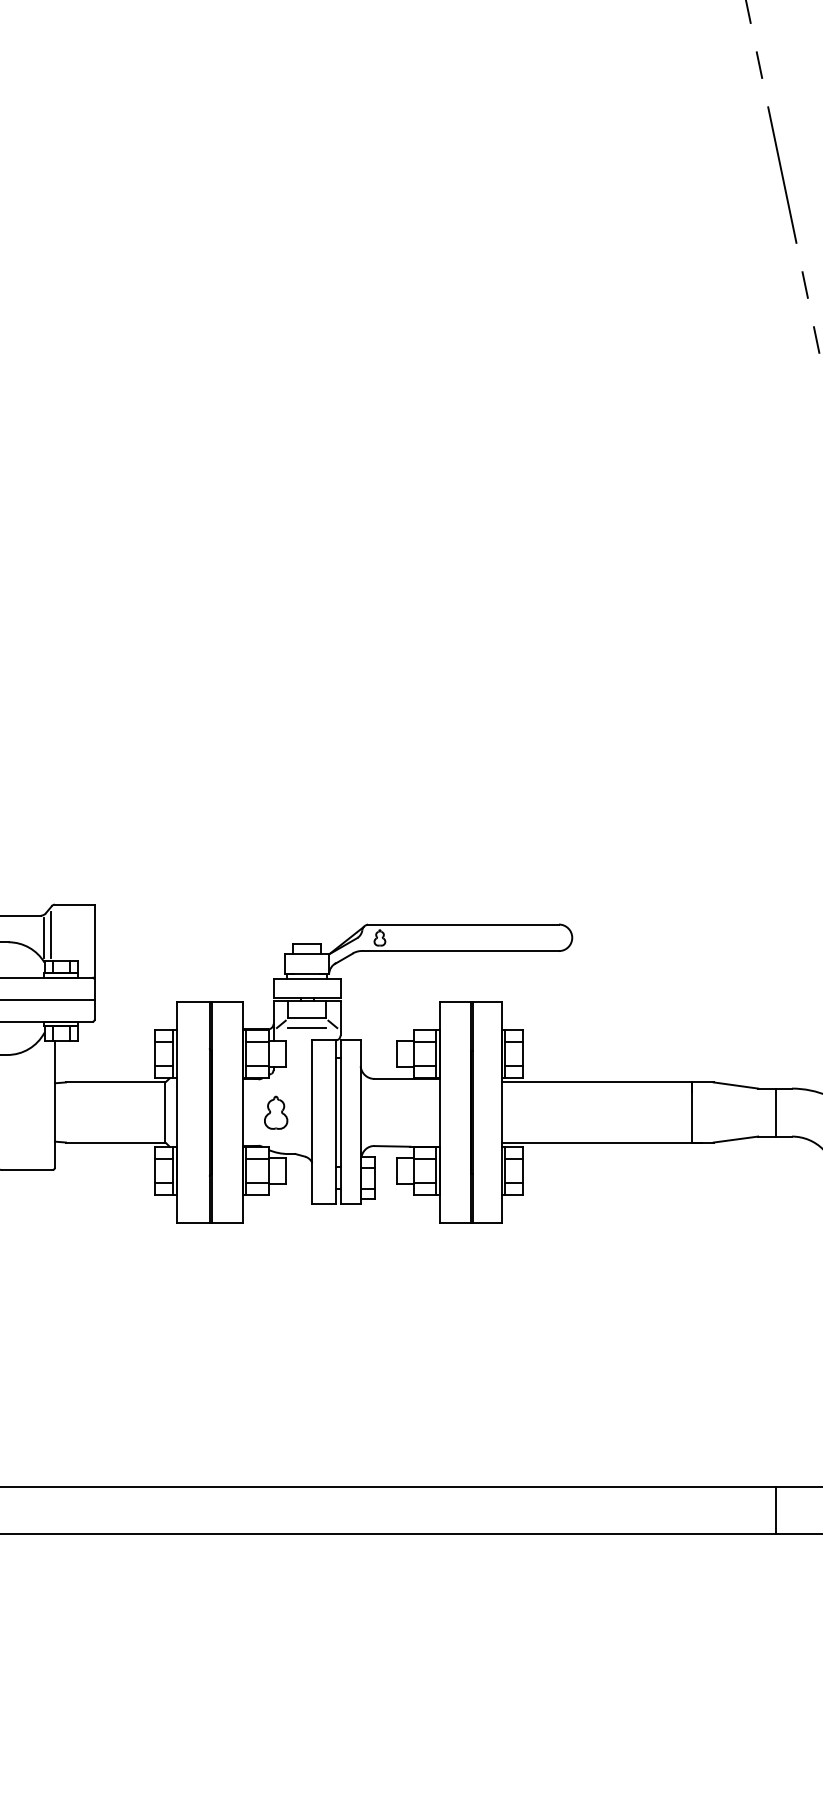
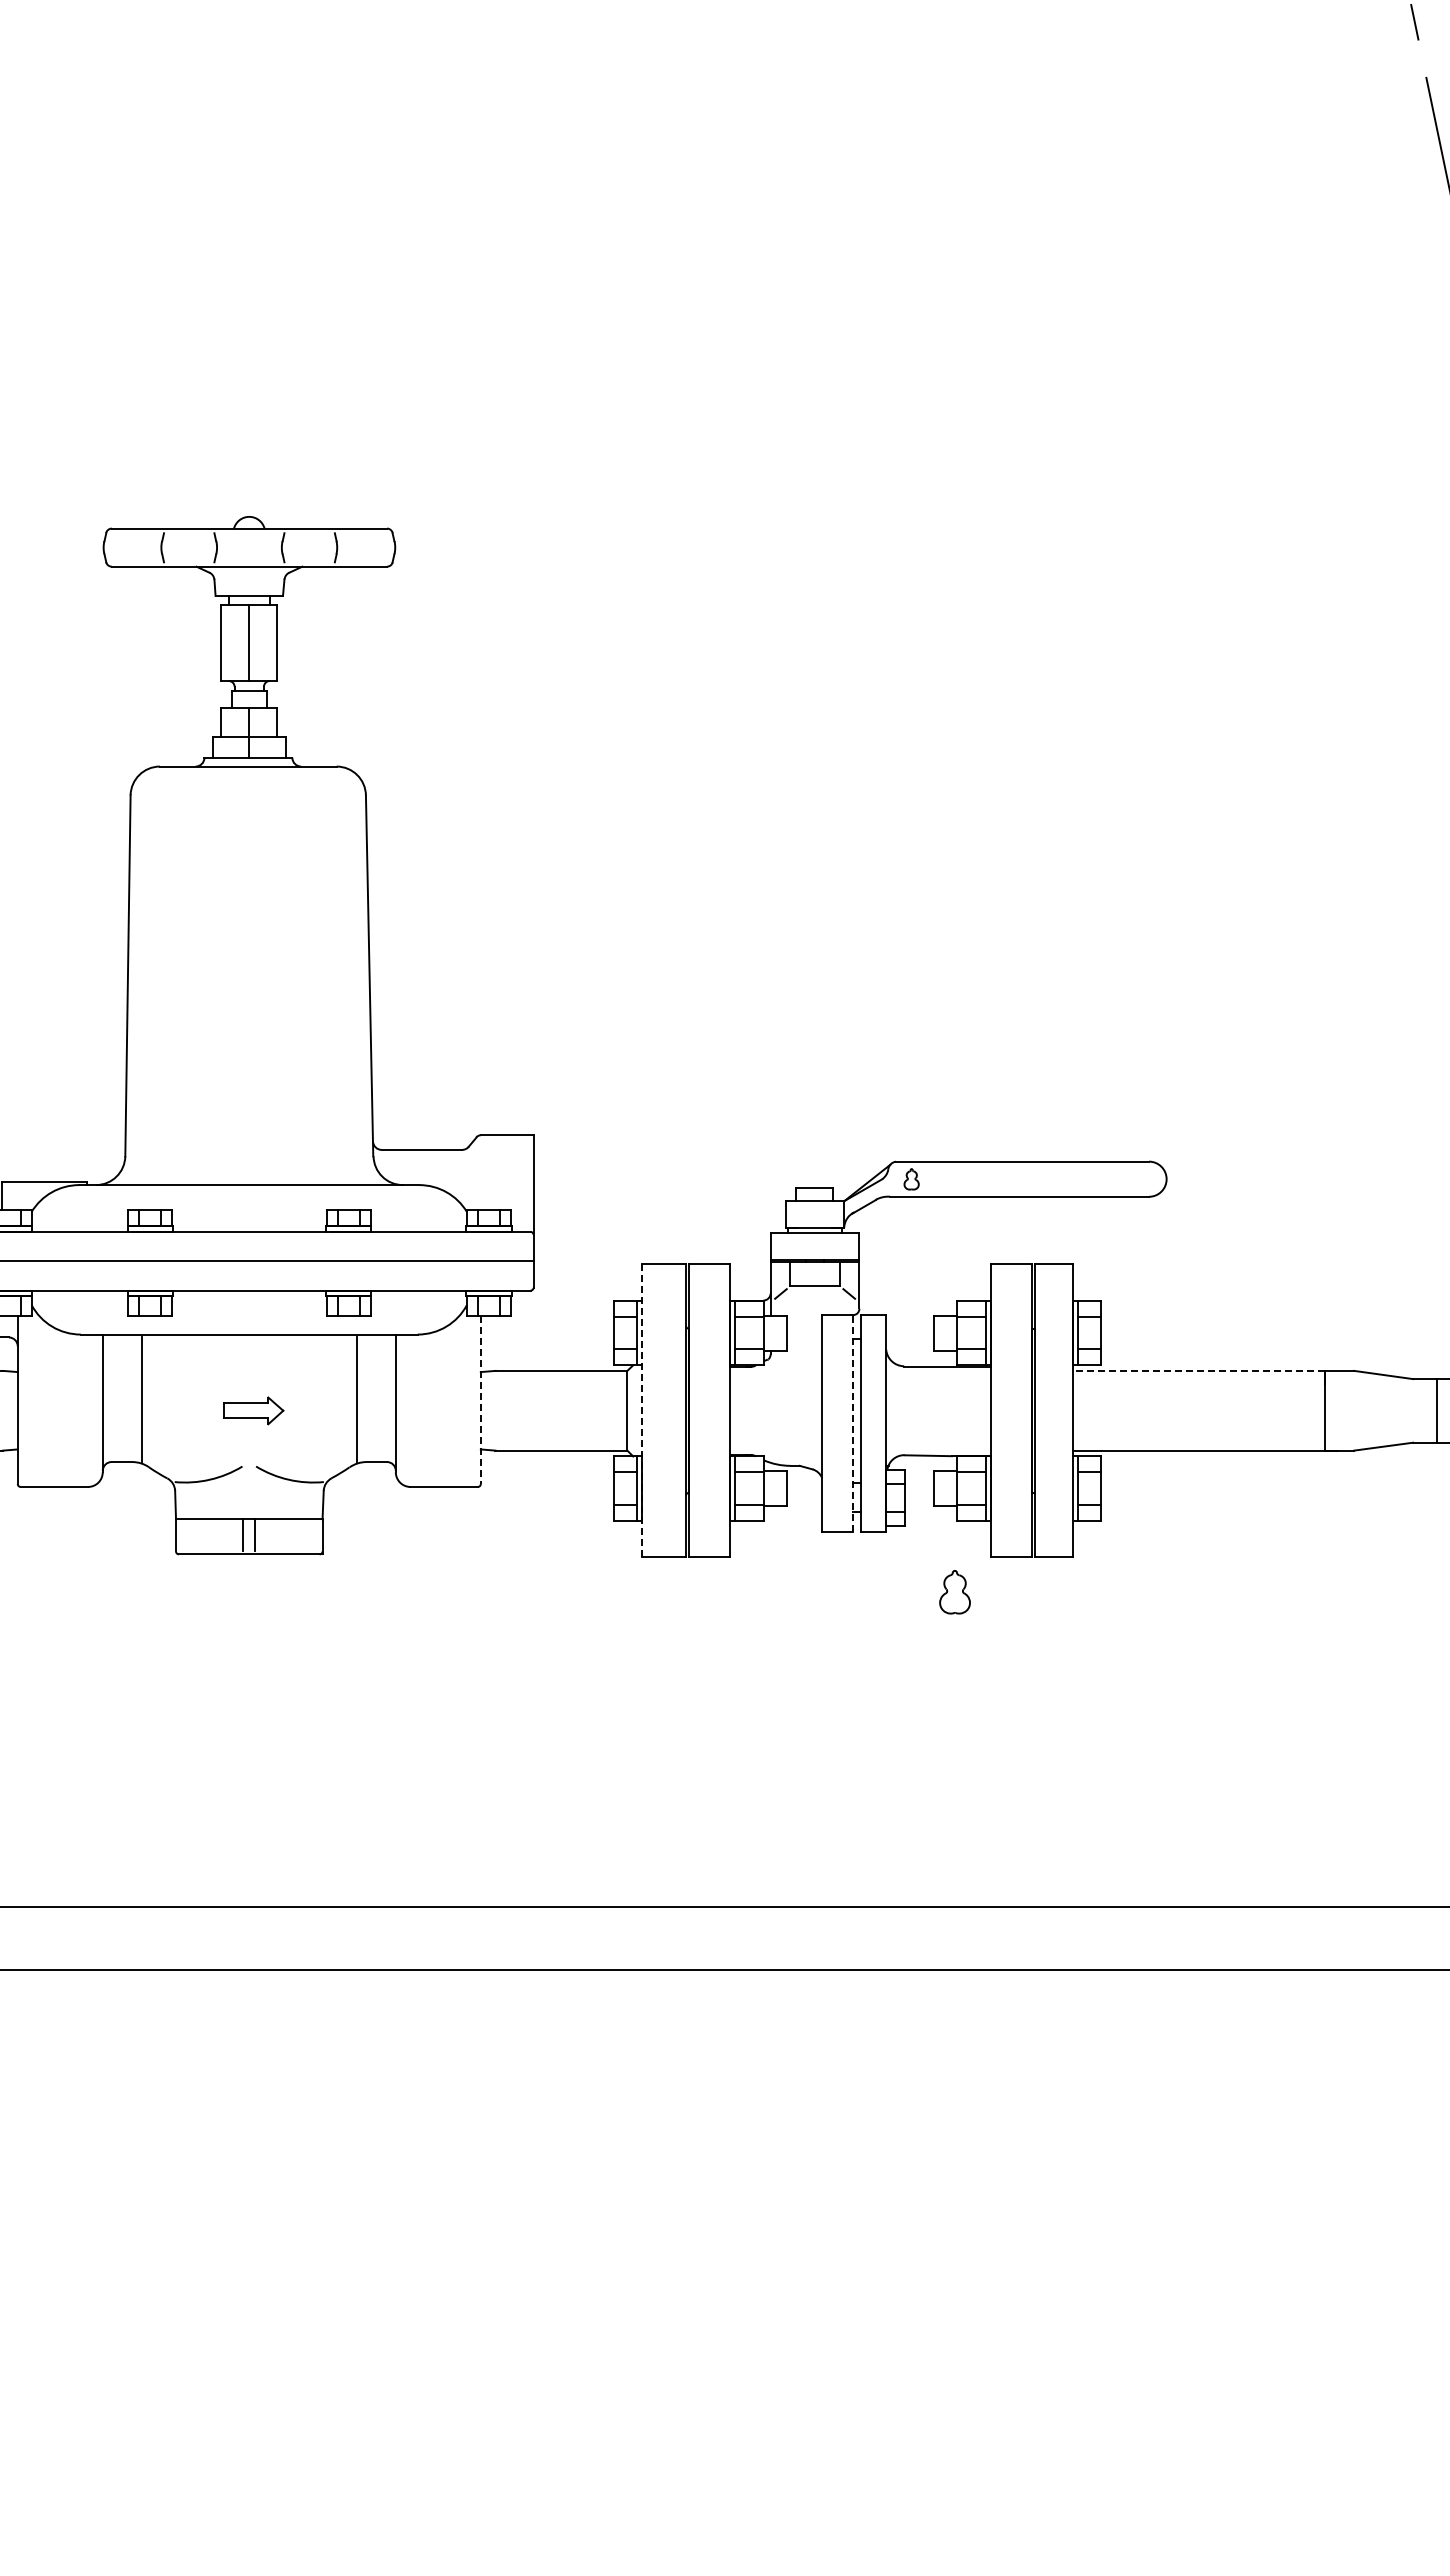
line: (51, 935) -> (476, 1175), removed
line: (43, 937) -> (465, 1178), removed
line: (306, 1027) -> (814, 1298), removed
line: (596, 1082) -> (1198, 1370), solid -> dashed
line: (54, 1104) -> (480, 1400), solid -> dashed
line: (176, 1112) -> (642, 1410), solid -> dashed
part: (275, 1113) -> (954, 1592), moved
line: (336, 1122) -> (853, 1423), solid -> dashed
line: (775, 1510) -> (1436, 1938), removed

